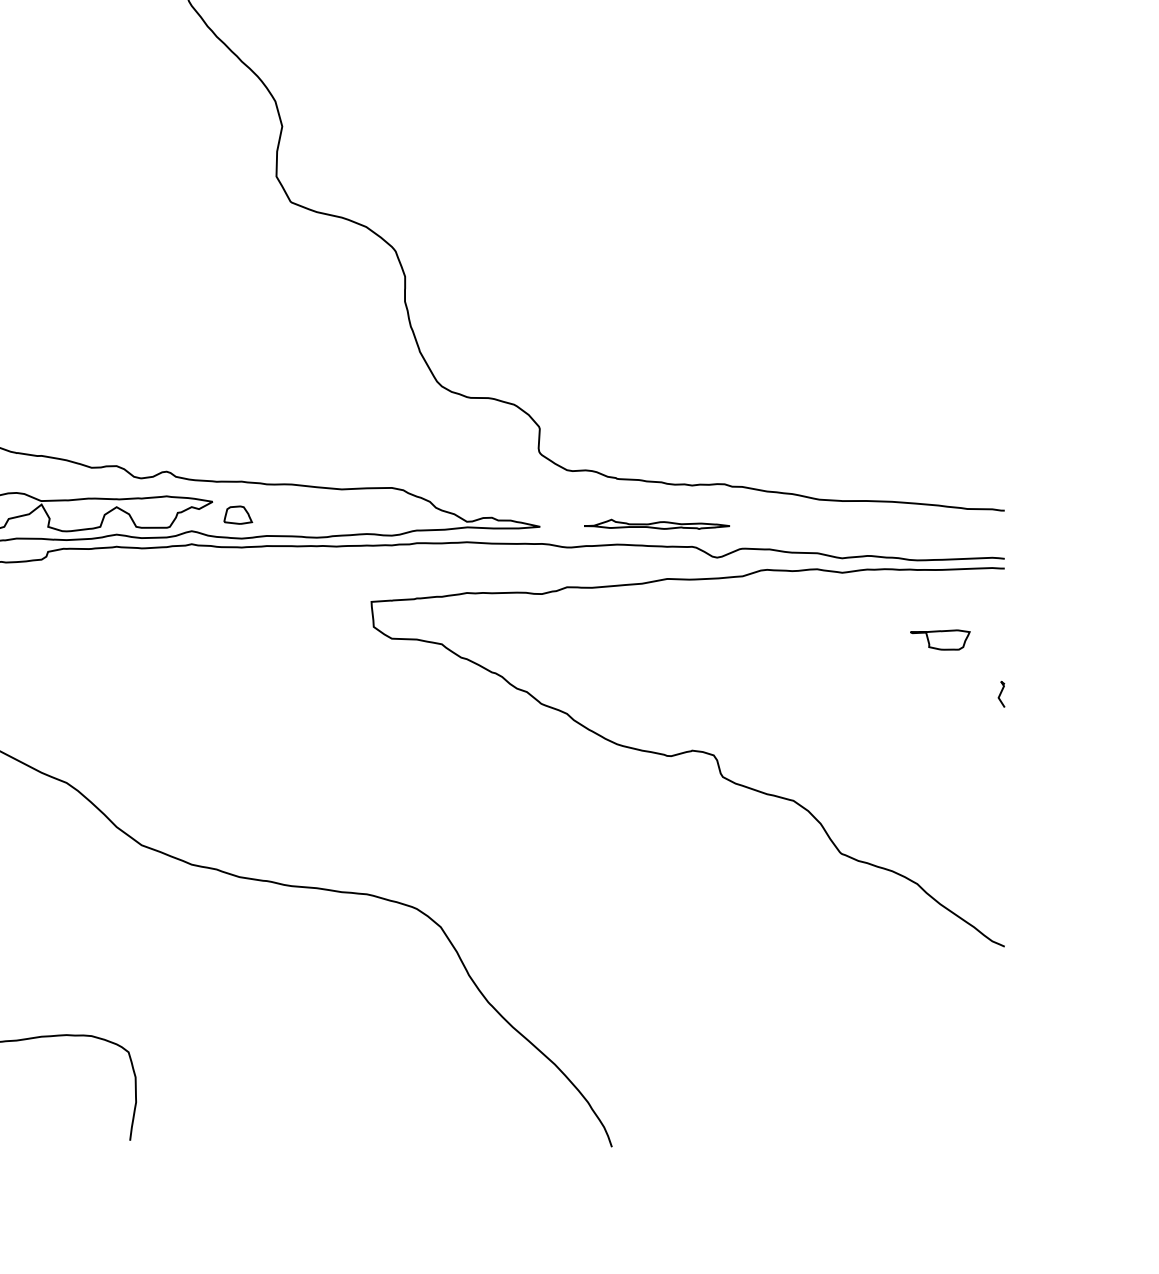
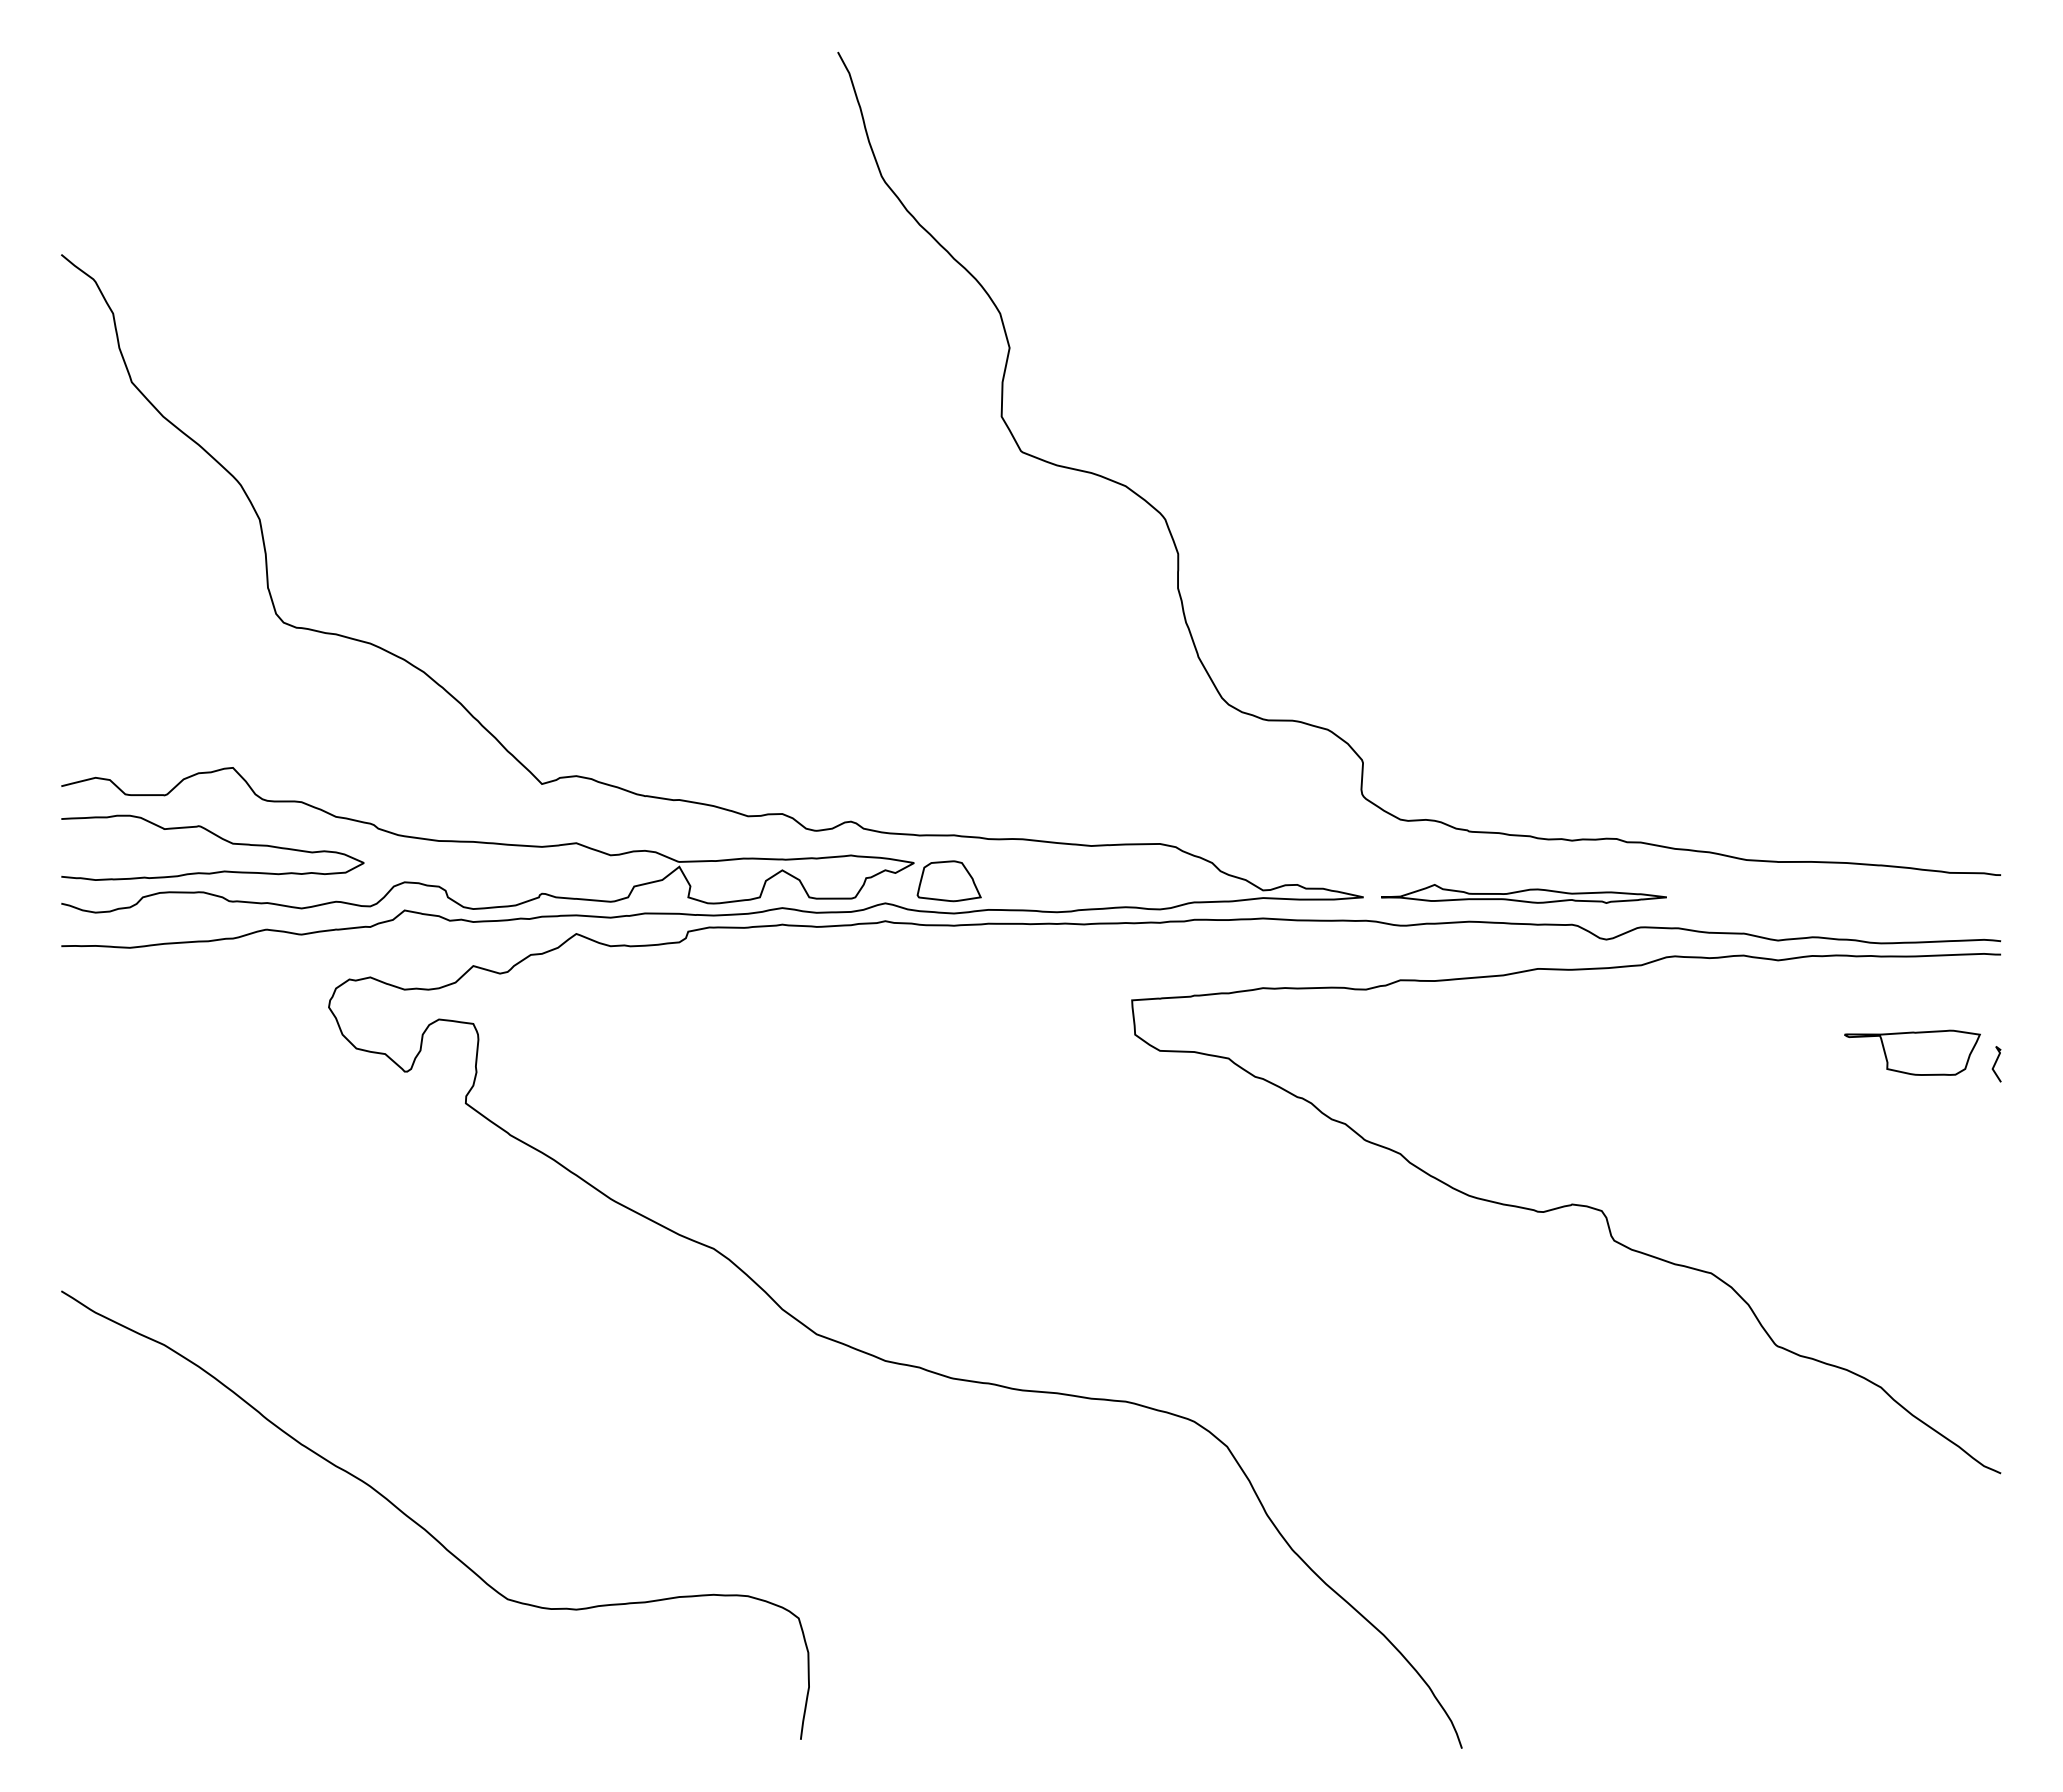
part: (237, 515) -> (948, 881), size x1.67
part: (656, 524) -> (1523, 893), size x1.43
part: (940, 639) -> (1912, 1052), size x1.67
line: (1001, 693) -> (1996, 1063), moved

